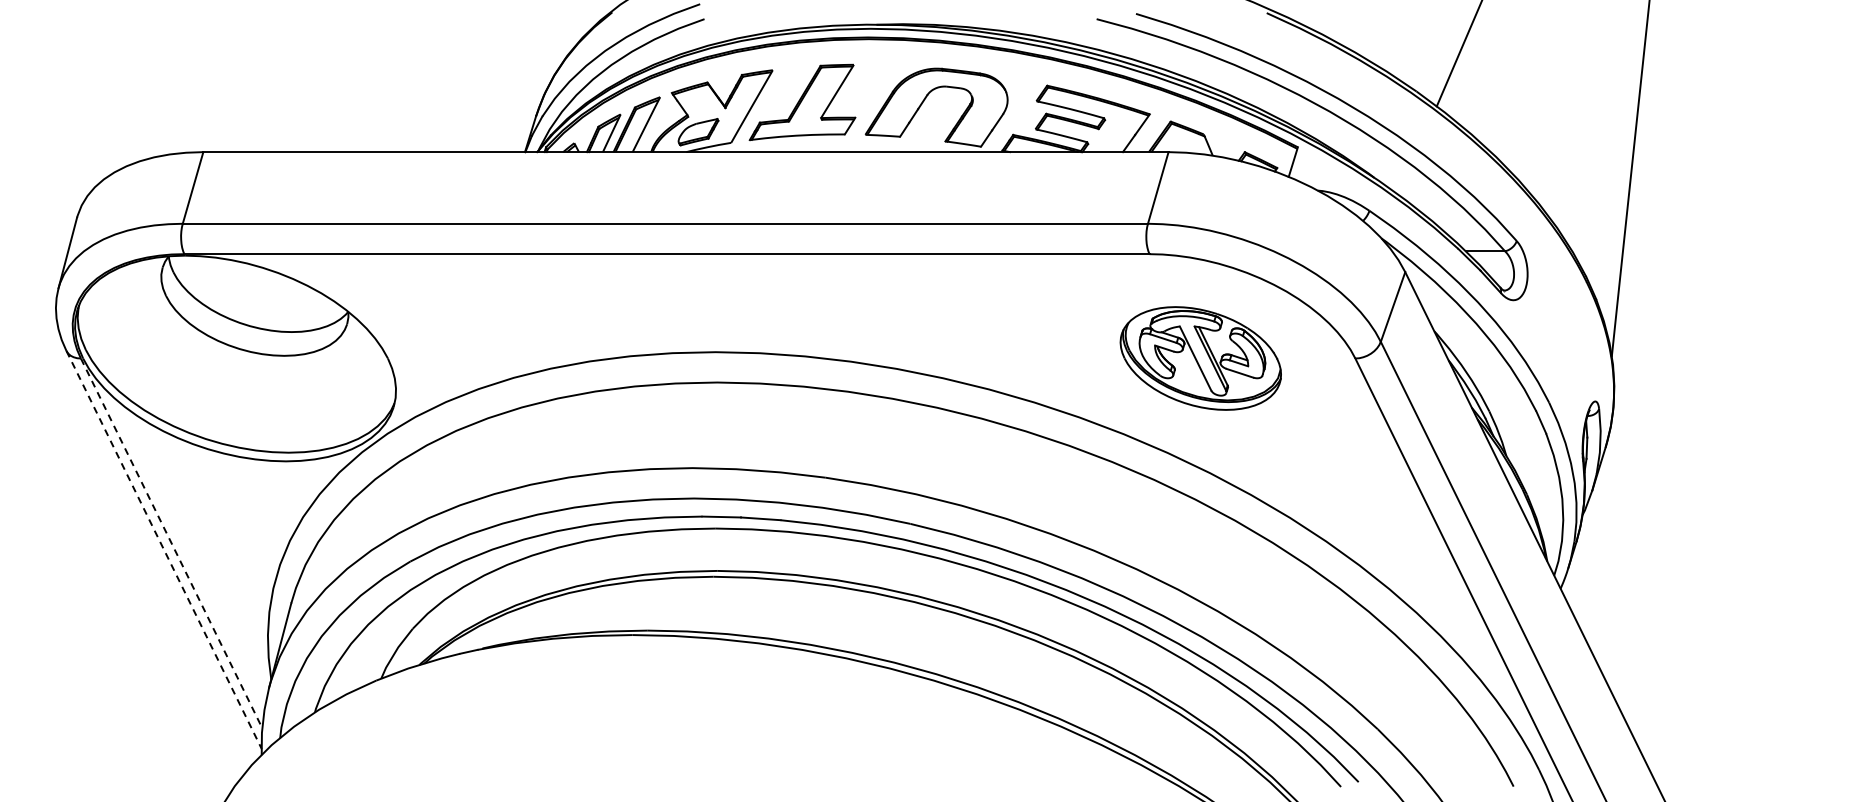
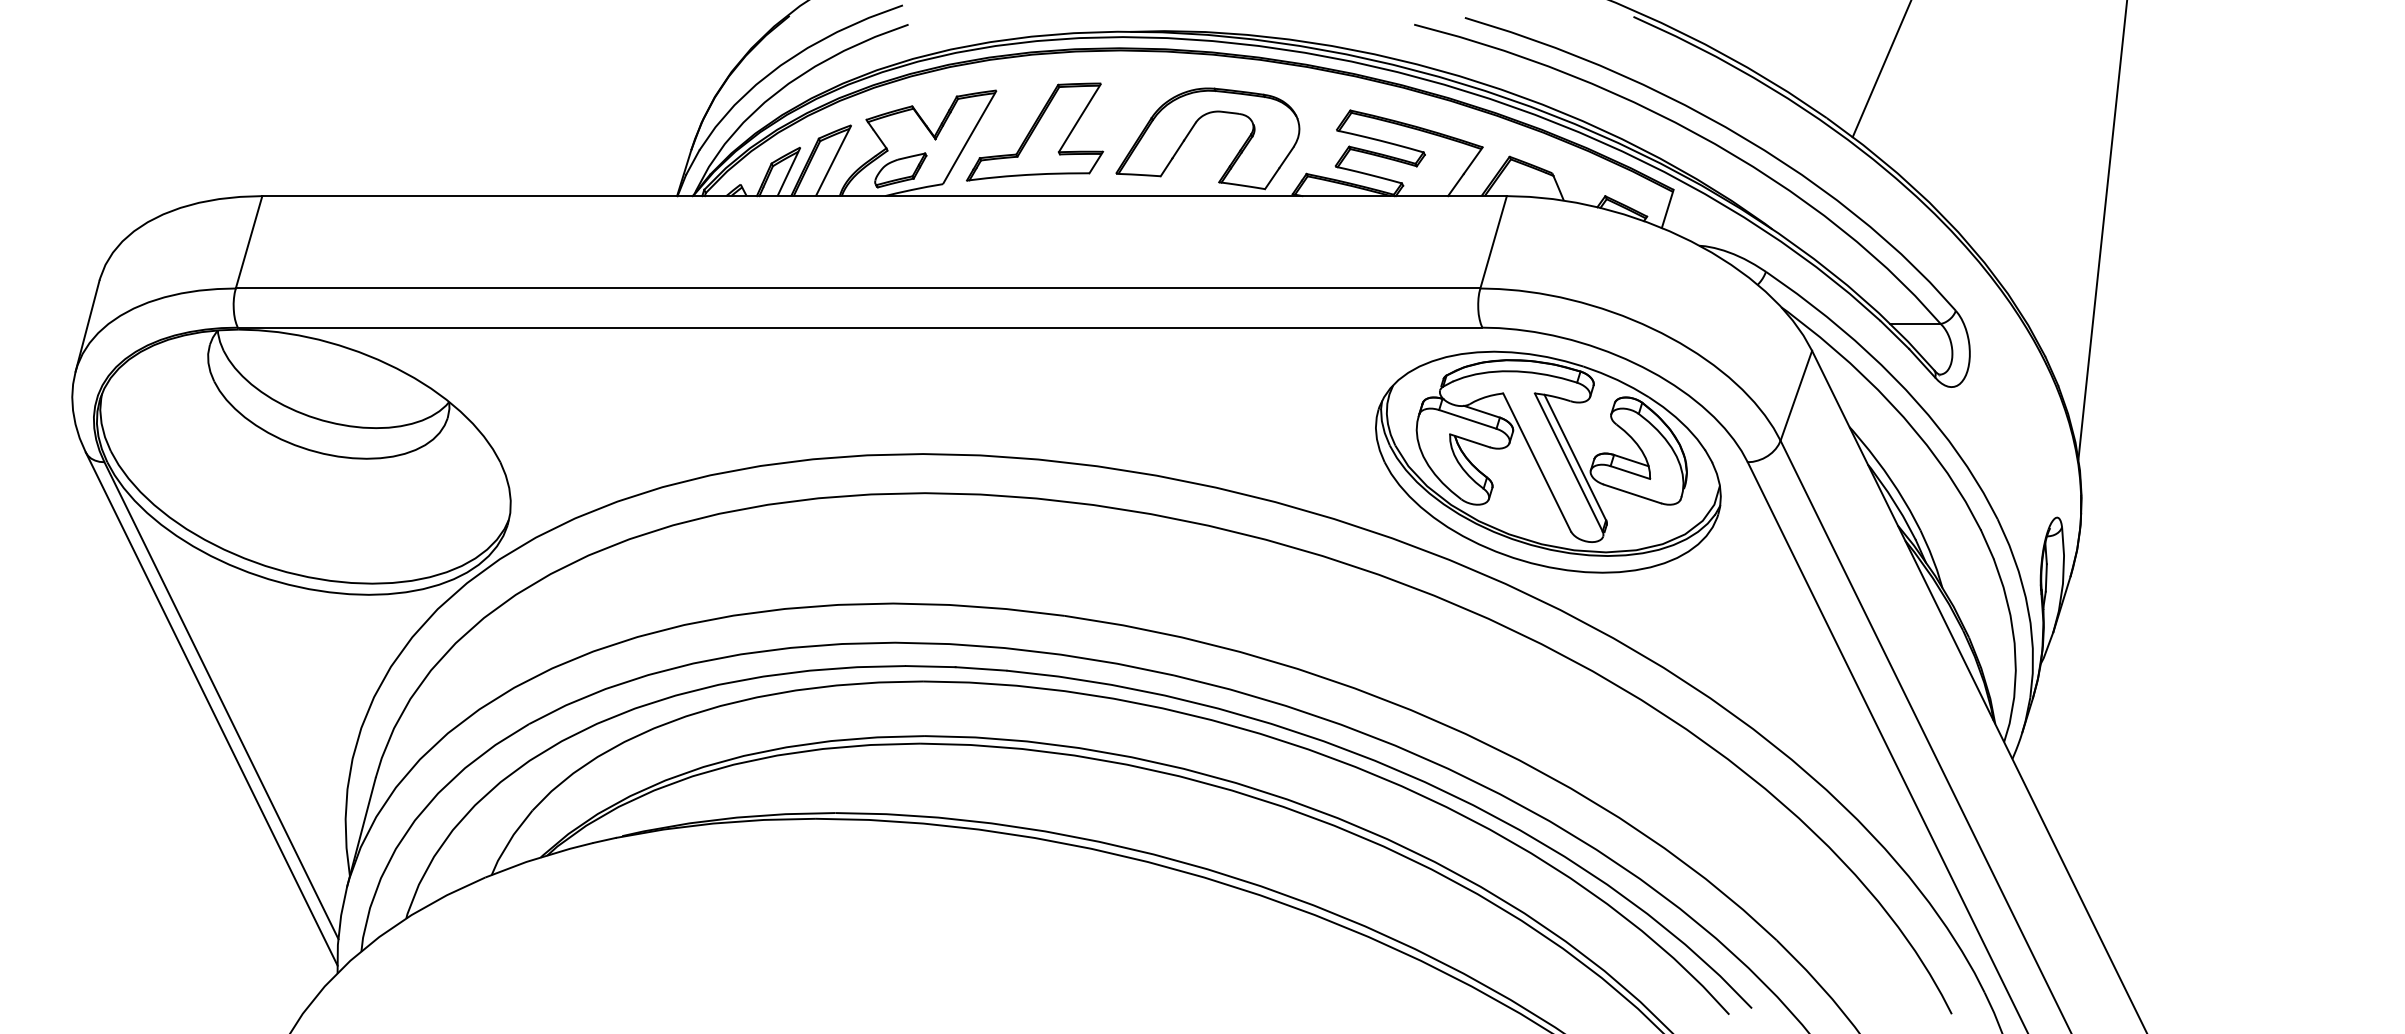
part: (1200, 358) -> (1548, 462), size x1.67
line: (171, 543) -> (221, 700), dashed -> solid
line: (164, 549) -> (212, 708), dashed -> solid

